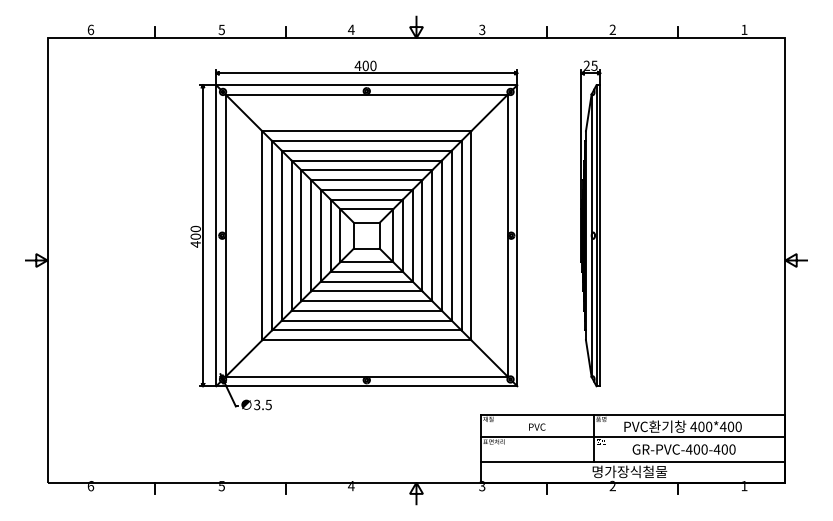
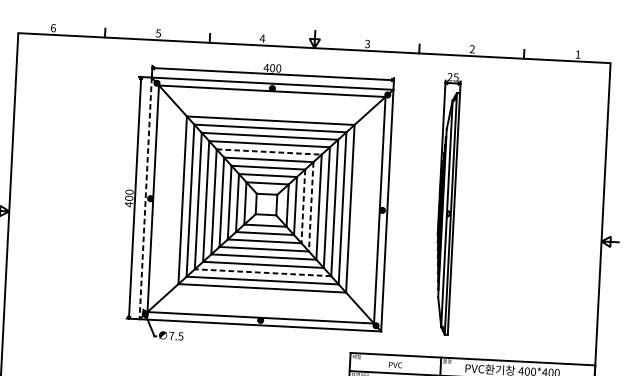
line: (367, 170) -> (269, 152), solid -> dashed
line: (216, 235) -> (145, 198), solid -> dashed
line: (412, 235) -> (303, 206), solid -> dashed
line: (422, 235) -> (311, 206), solid -> dashed
line: (366, 320) -> (262, 272), solid -> dashed
text: (257, 404) -> (171, 335), 3.5 -> 7.5

